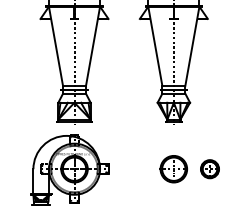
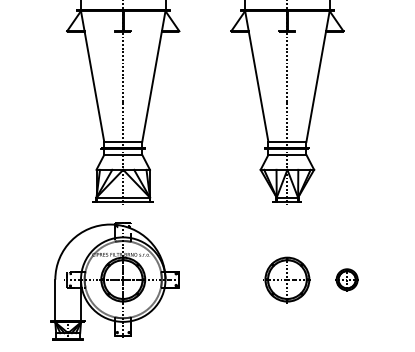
part: (209, 169) -> (346, 280), size x0.7

